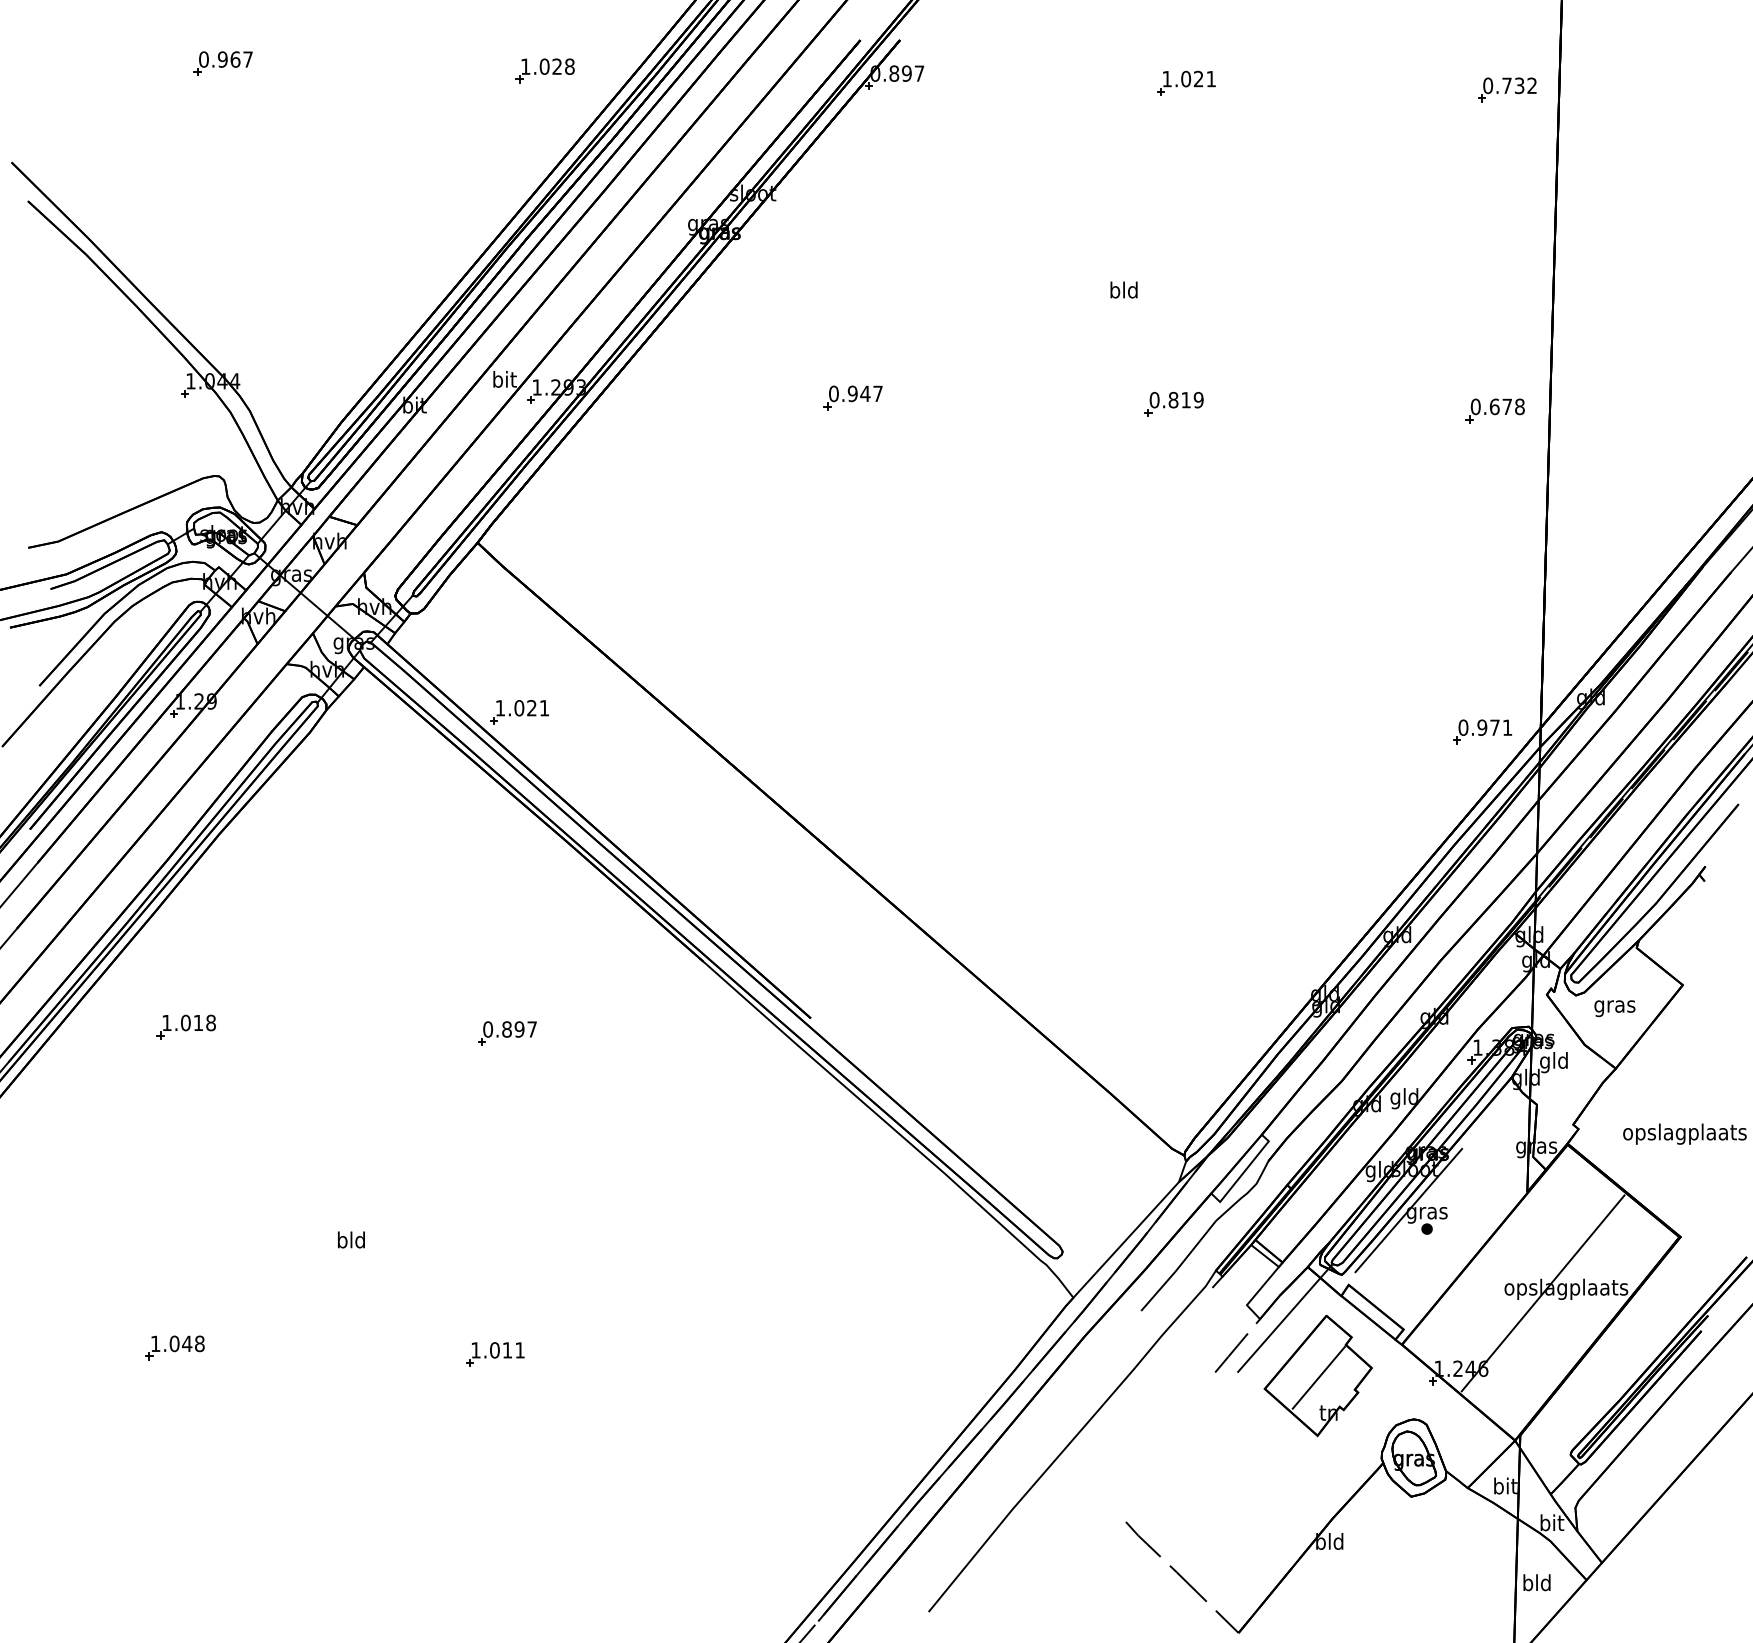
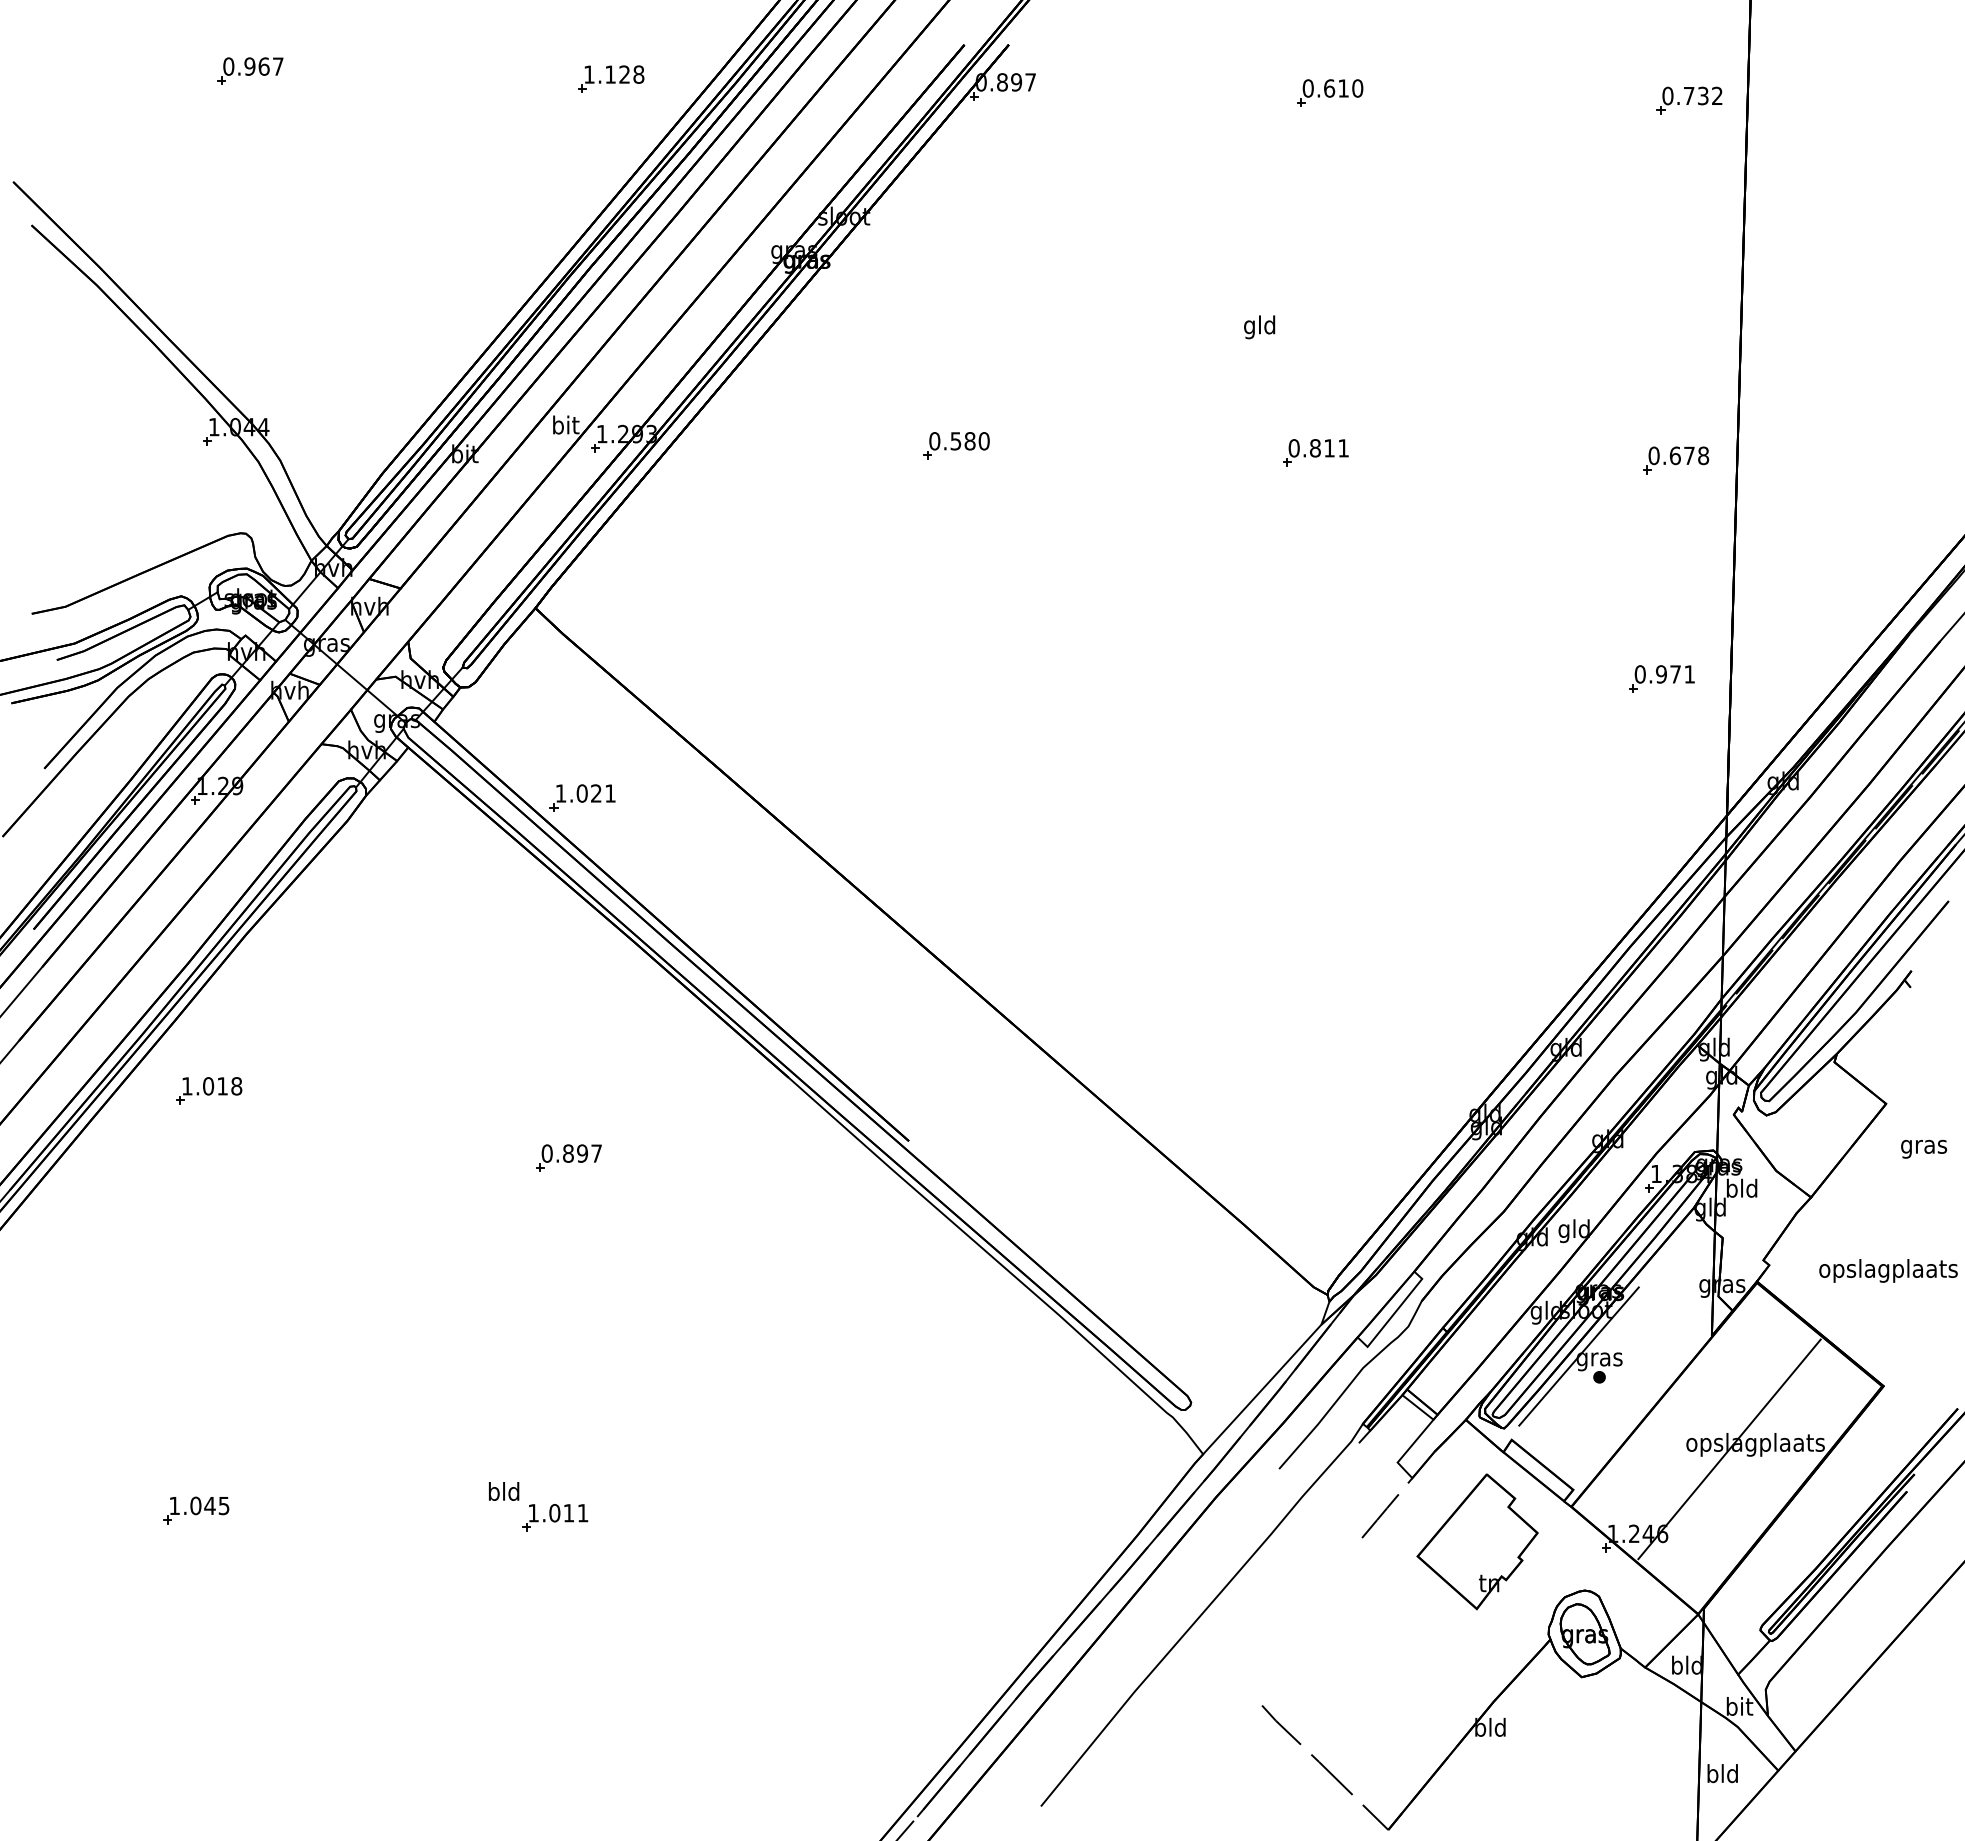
text: (544, 66) -> (610, 74), 1.028 -> 1.128
text: (1188, 79) -> (1332, 88), 1.021 -> 0.610
text: (1114, 292) -> (1249, 327), bld -> gld
text: (864, 394) -> (969, 441), 0.947 -> 0.580
text: (1198, 400) -> (1343, 448), 0.819 -> 0.811
part: (1482, 731) -> (1661, 678), moved
text: (1614, 1007) -> (1923, 1148), moved
part: (186, 1026) -> (209, 1090), moved
text: (1544, 1062) -> (1731, 1190), gld -> bld
text: (351, 1239) -> (504, 1491), moved
line: (1285, 1317) -> (1440, 1476), removed
text: (199, 1343) -> (223, 1505), 1.048 -> 1.045
line: (1319, 1377) -> (1478, 1543), removed
text: (1504, 1485) -> (1686, 1664), bit -> bld

